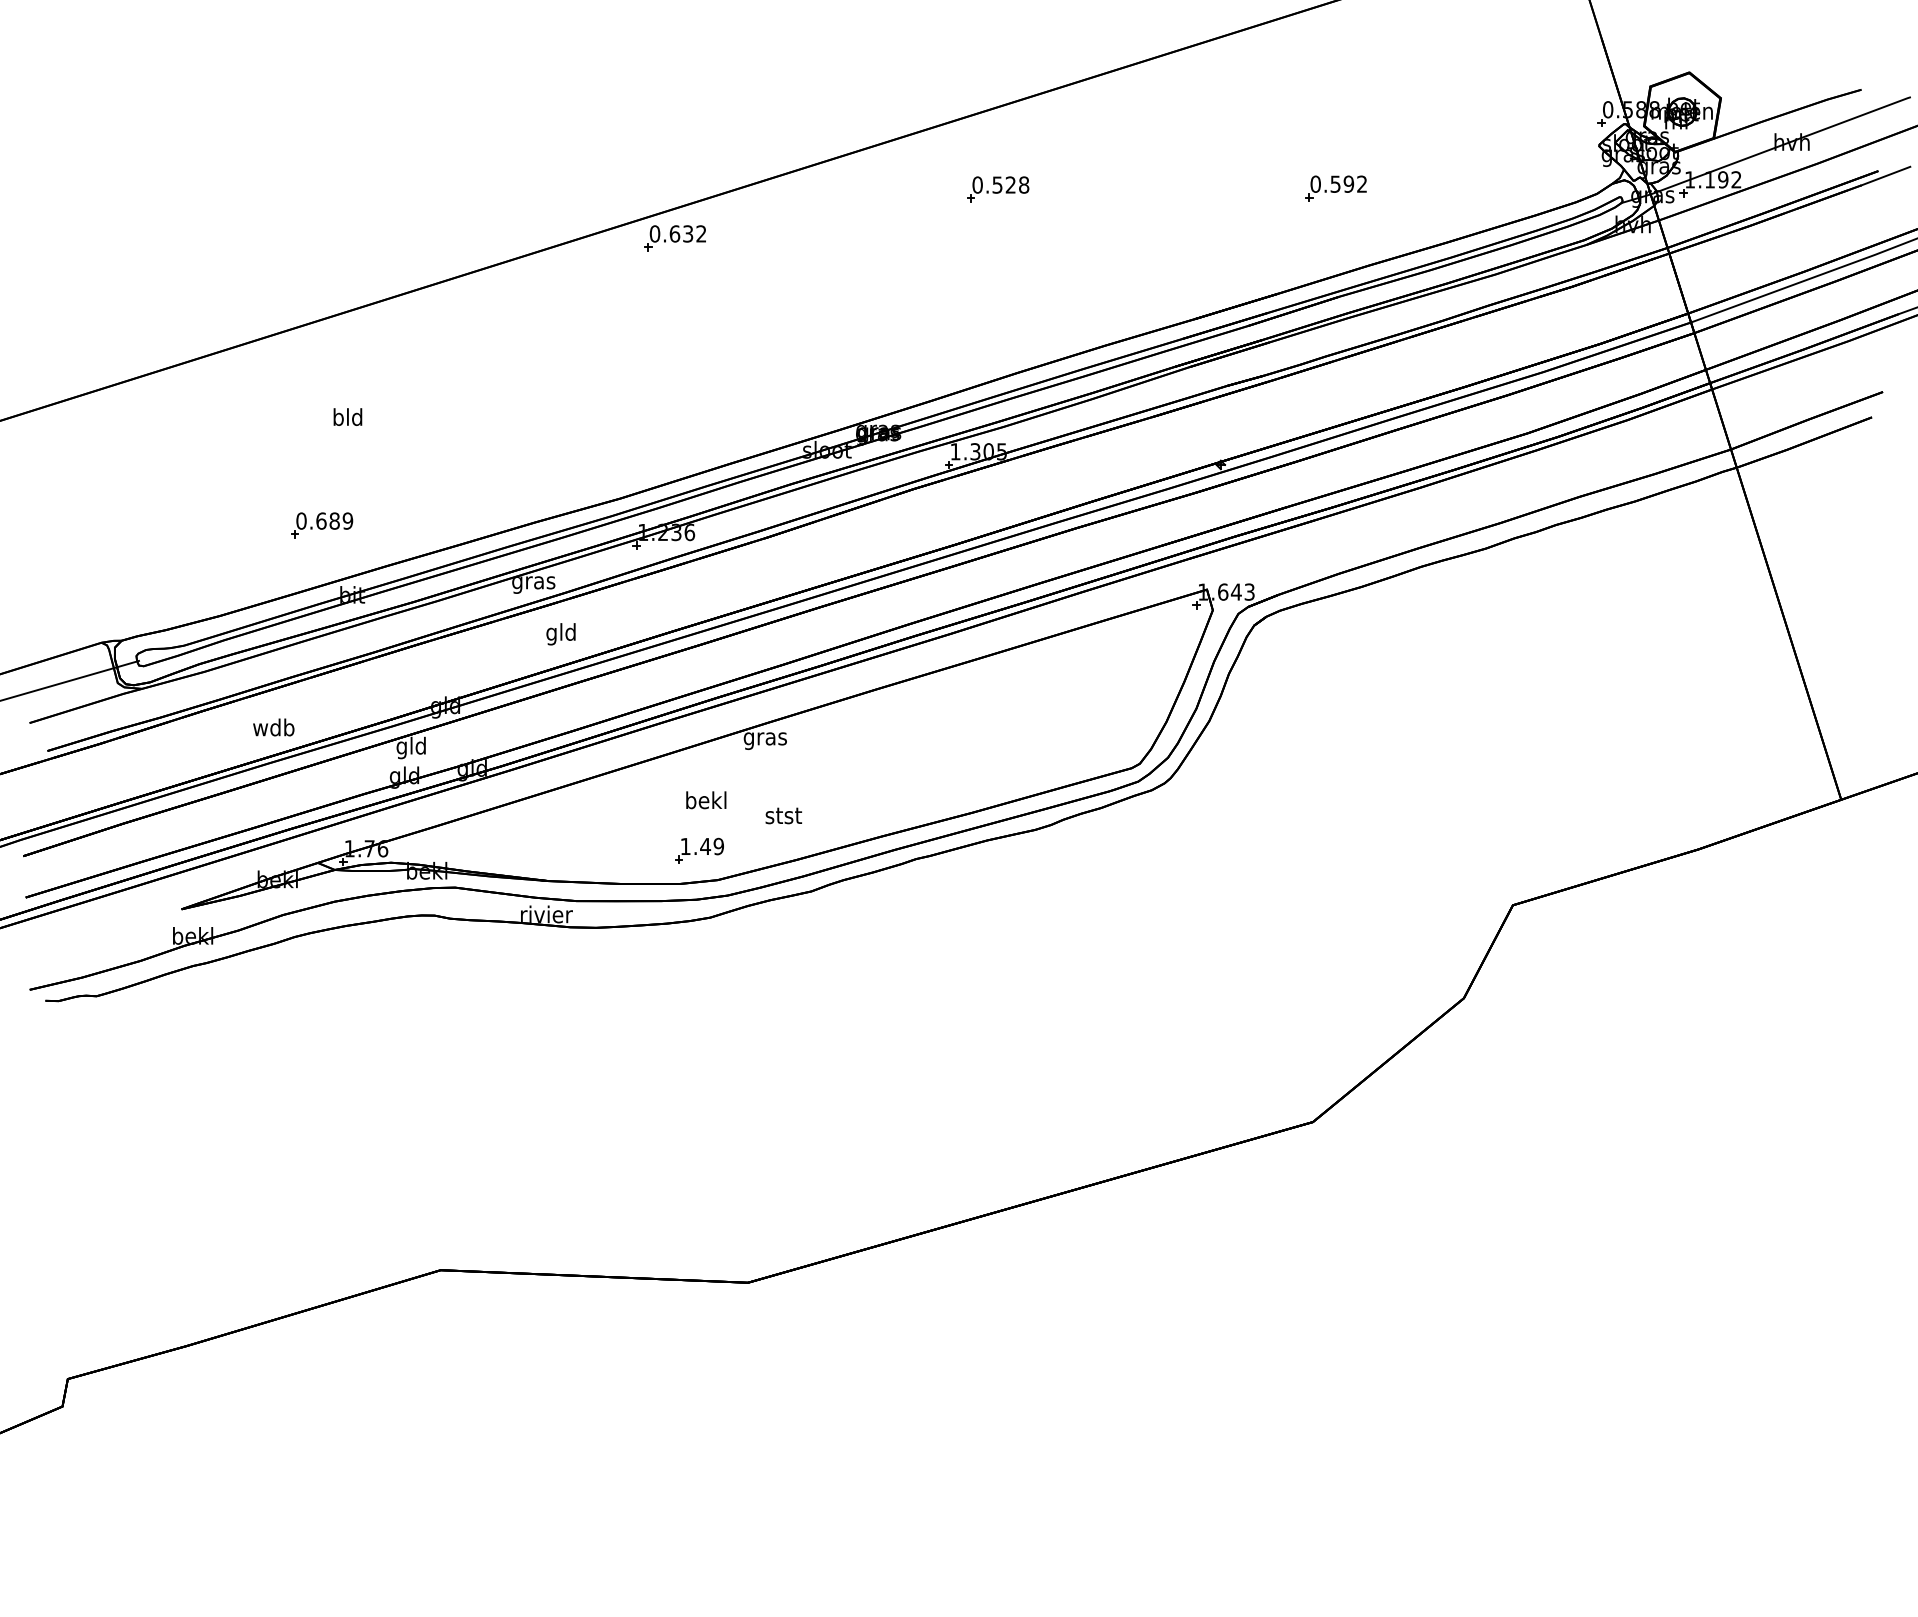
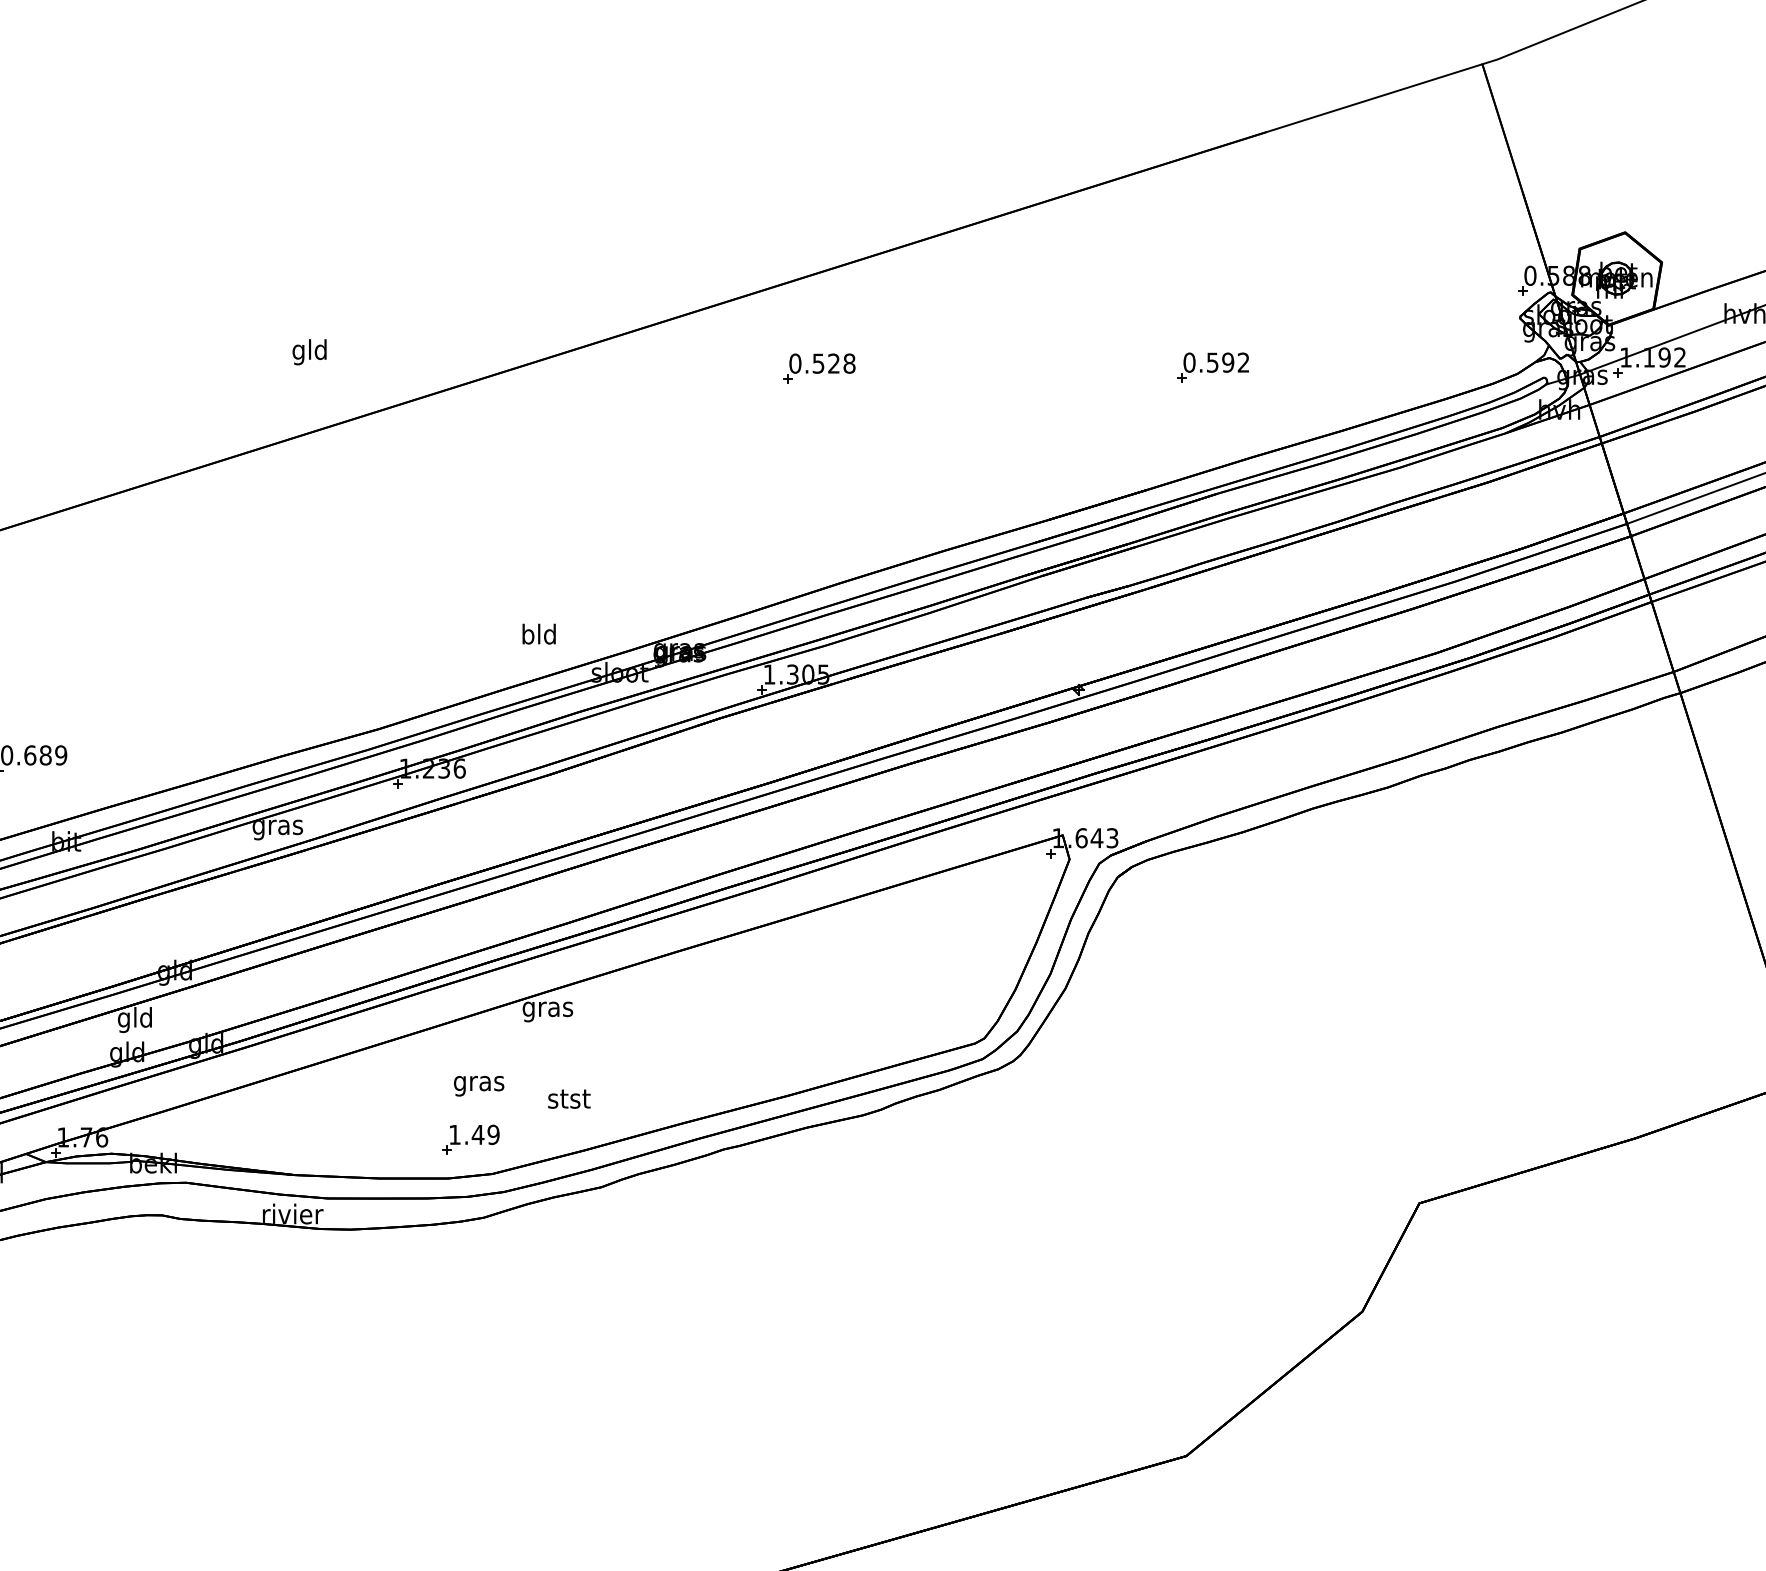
part: (674, 238) -> (441, 425), removed
text: (347, 416) -> (538, 633), moved
text: (560, 634) -> (309, 352), moved
text: (705, 802) -> (478, 1083), bekl -> gras

